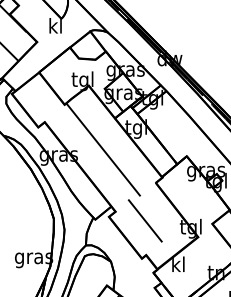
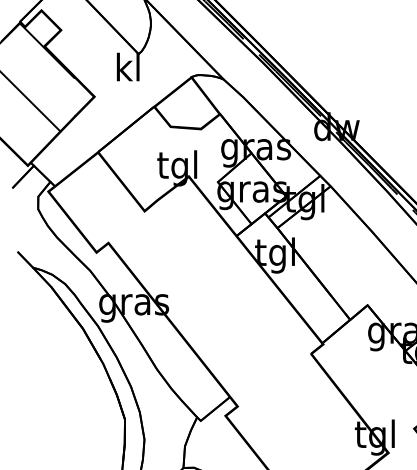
line: (102, 149) -> (213, 292), removed
line: (144, 220) -> (290, 422), removed

